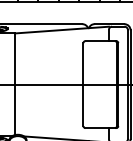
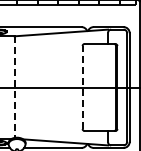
line: (15, 84) -> (14, 87), solid -> dashed
line: (83, 84) -> (82, 87), solid -> dashed

